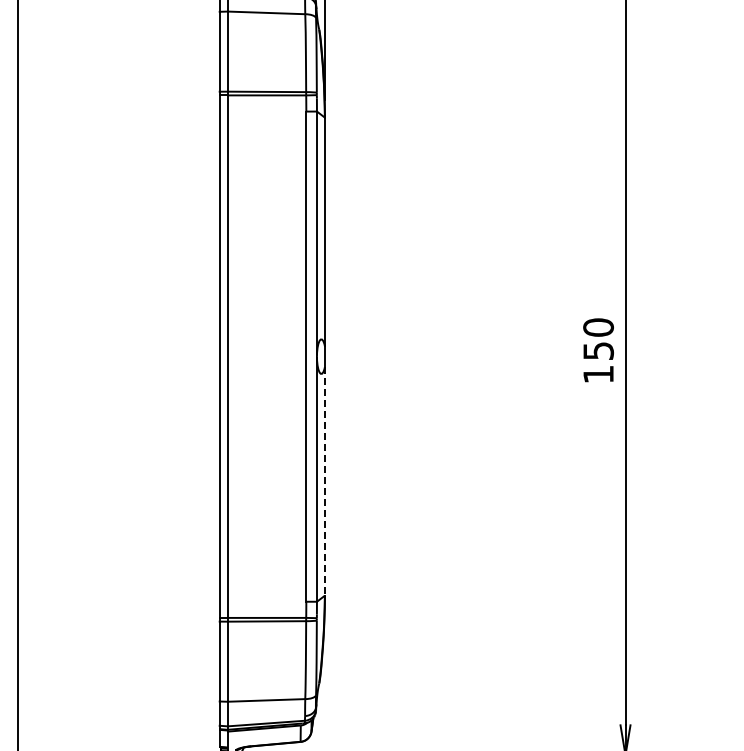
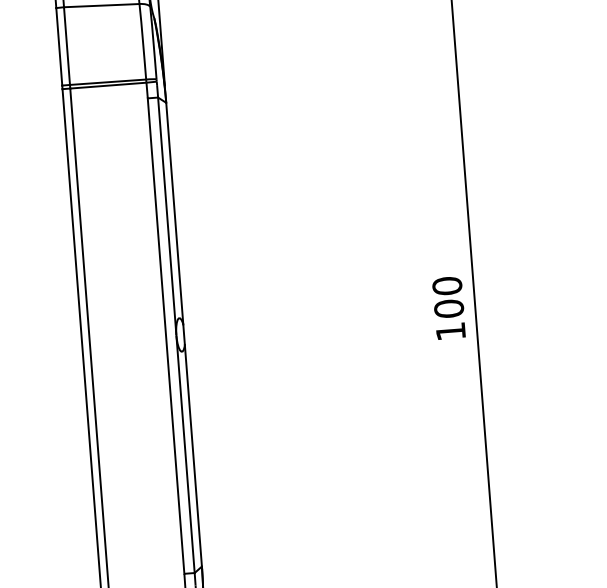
text: (598, 350) -> (449, 308), 150 -> 100
line: (324, 481) -> (193, 455), dashed -> solid

